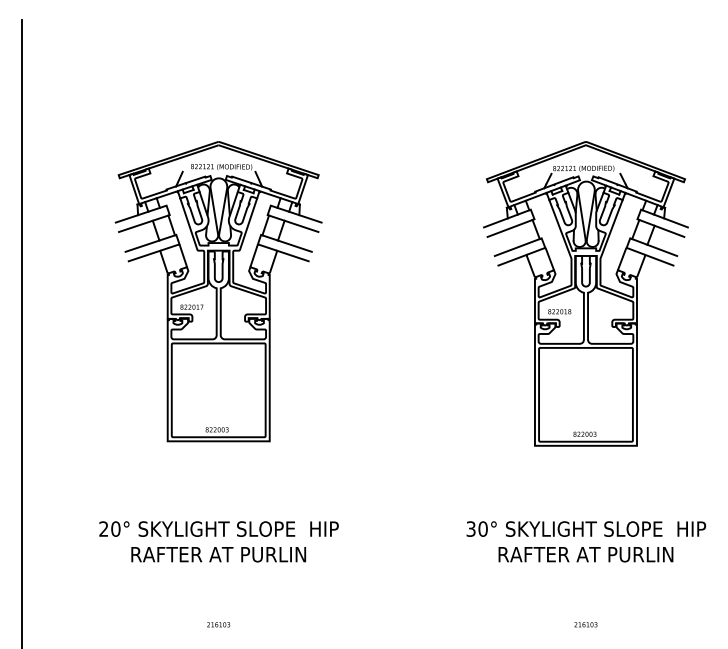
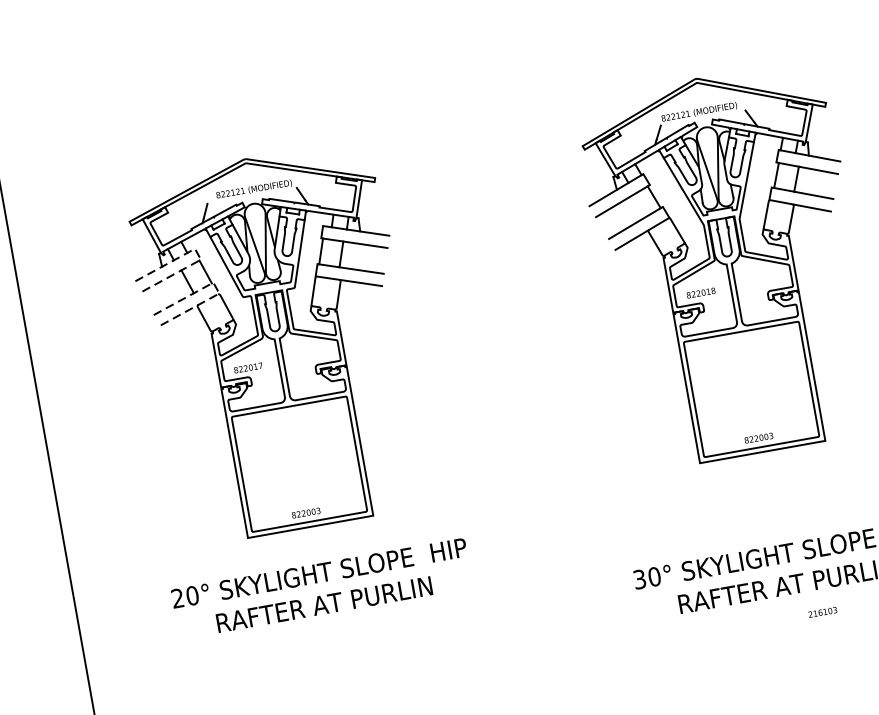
line: (168, 210) -> (198, 254), solid -> dashed
line: (177, 239) -> (215, 288), solid -> dashed
text: (218, 541) -> (321, 588), moved
text: (585, 624) -> (822, 612), moved

